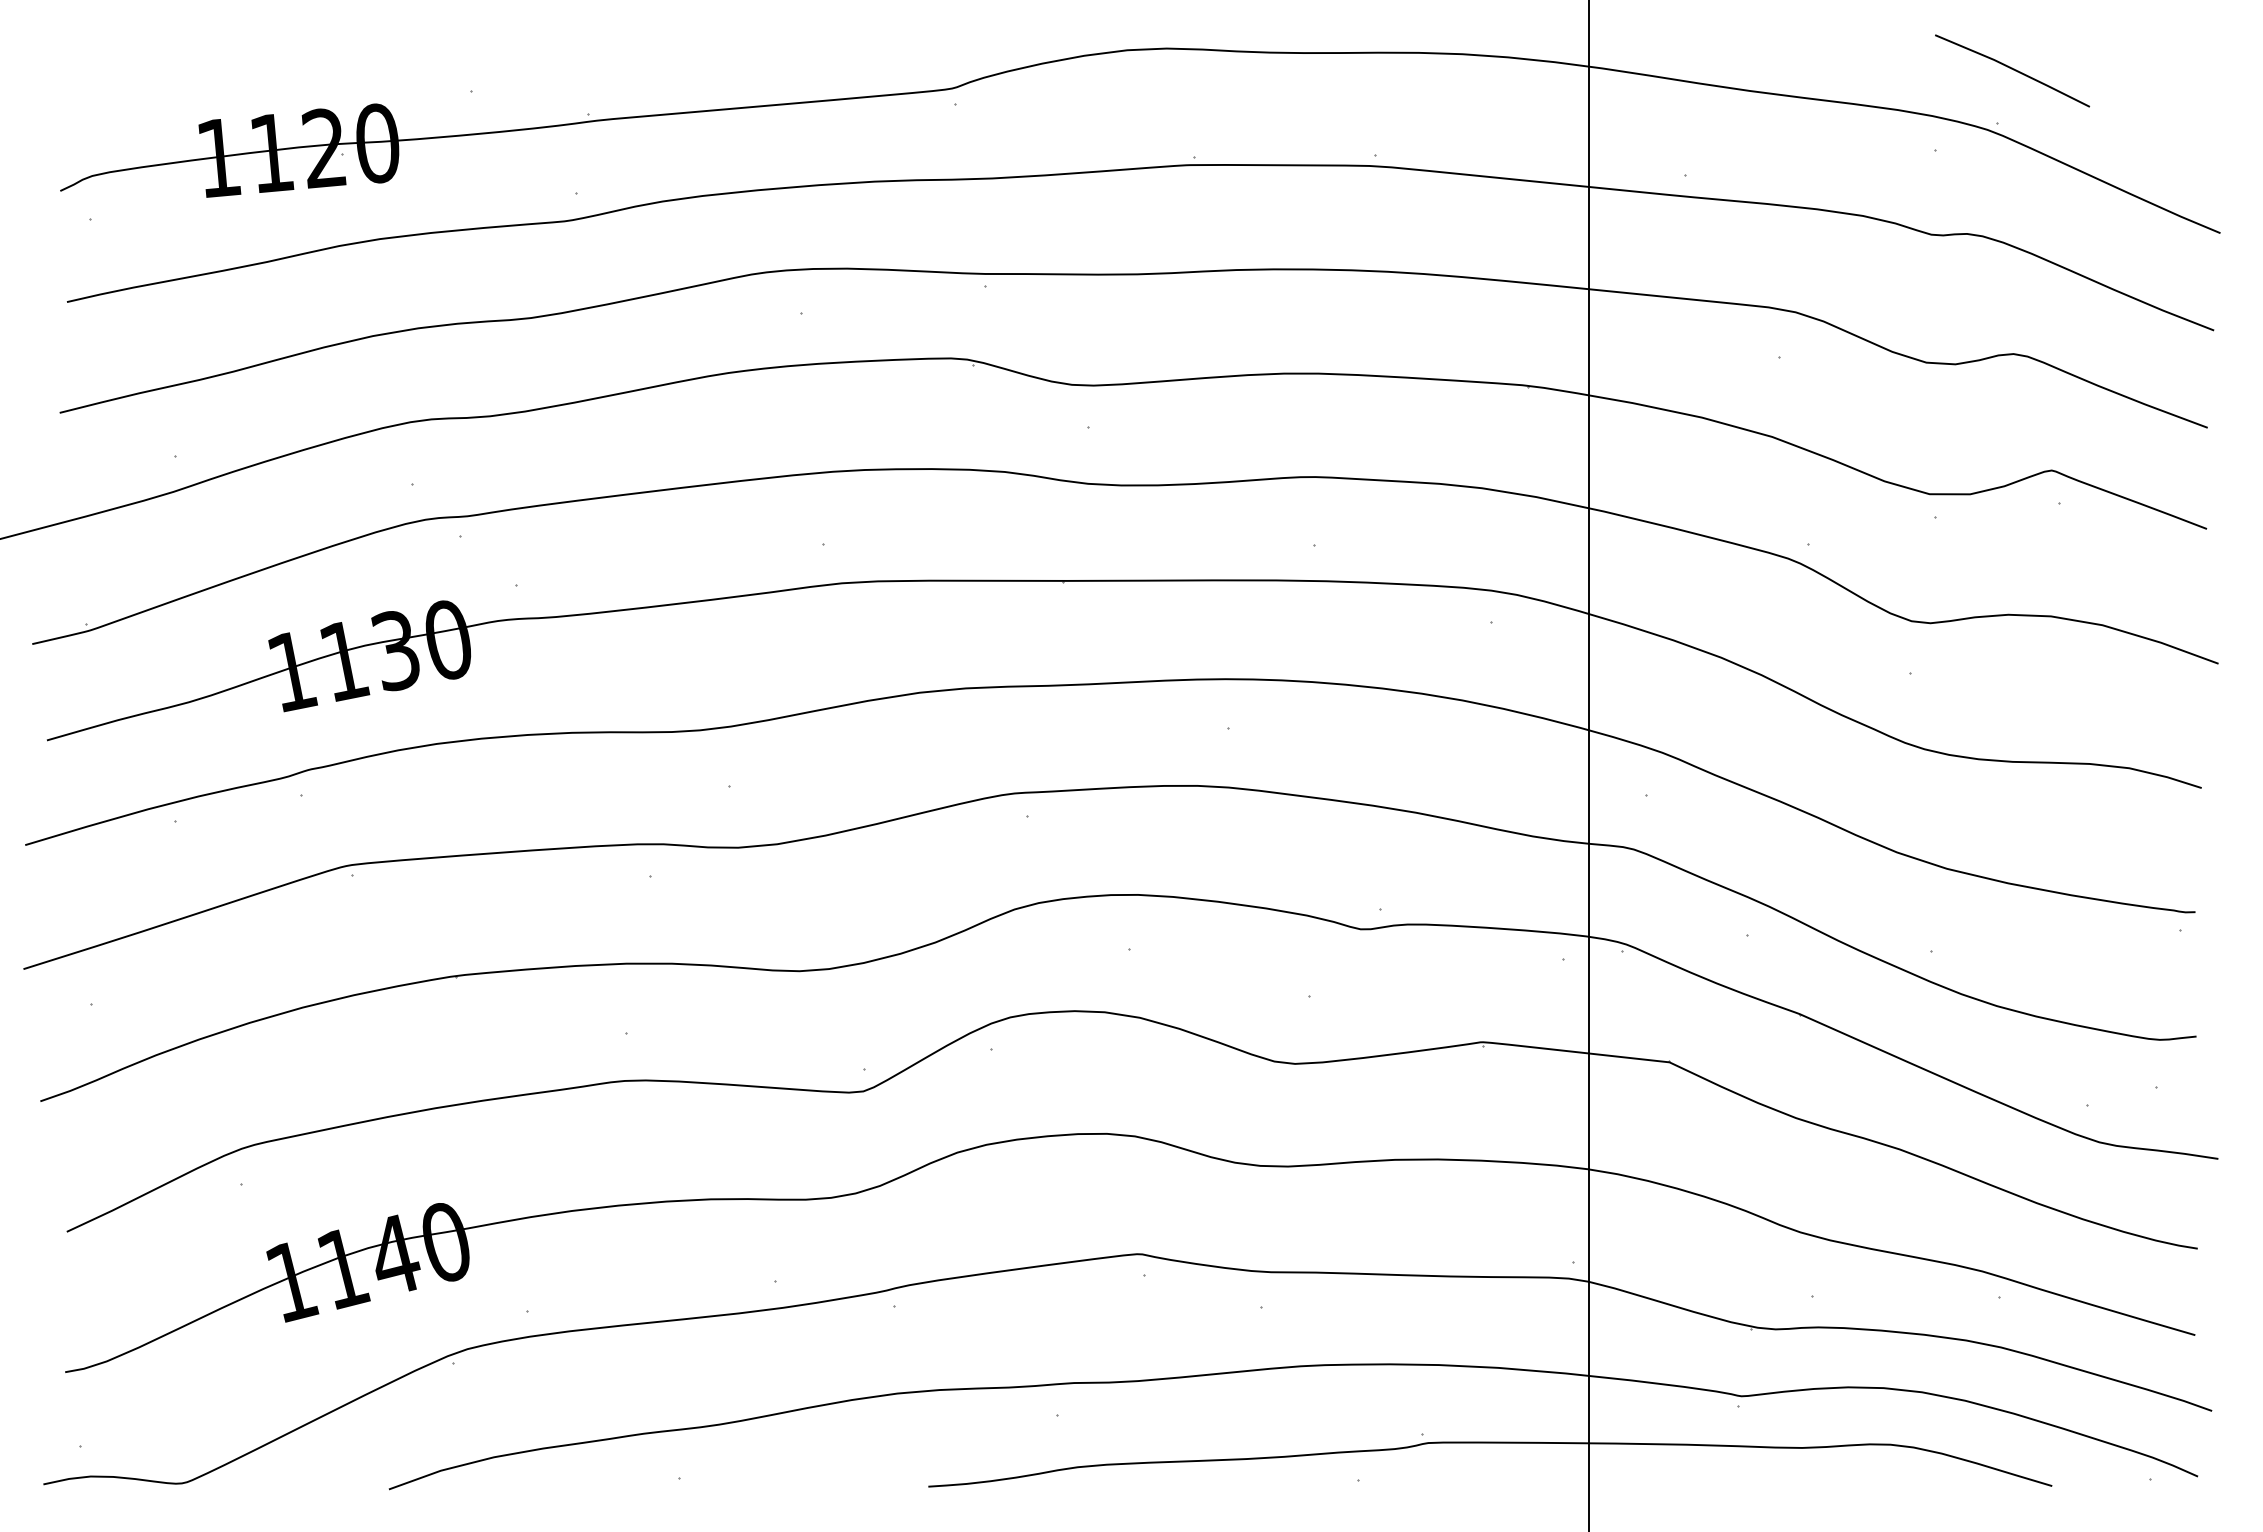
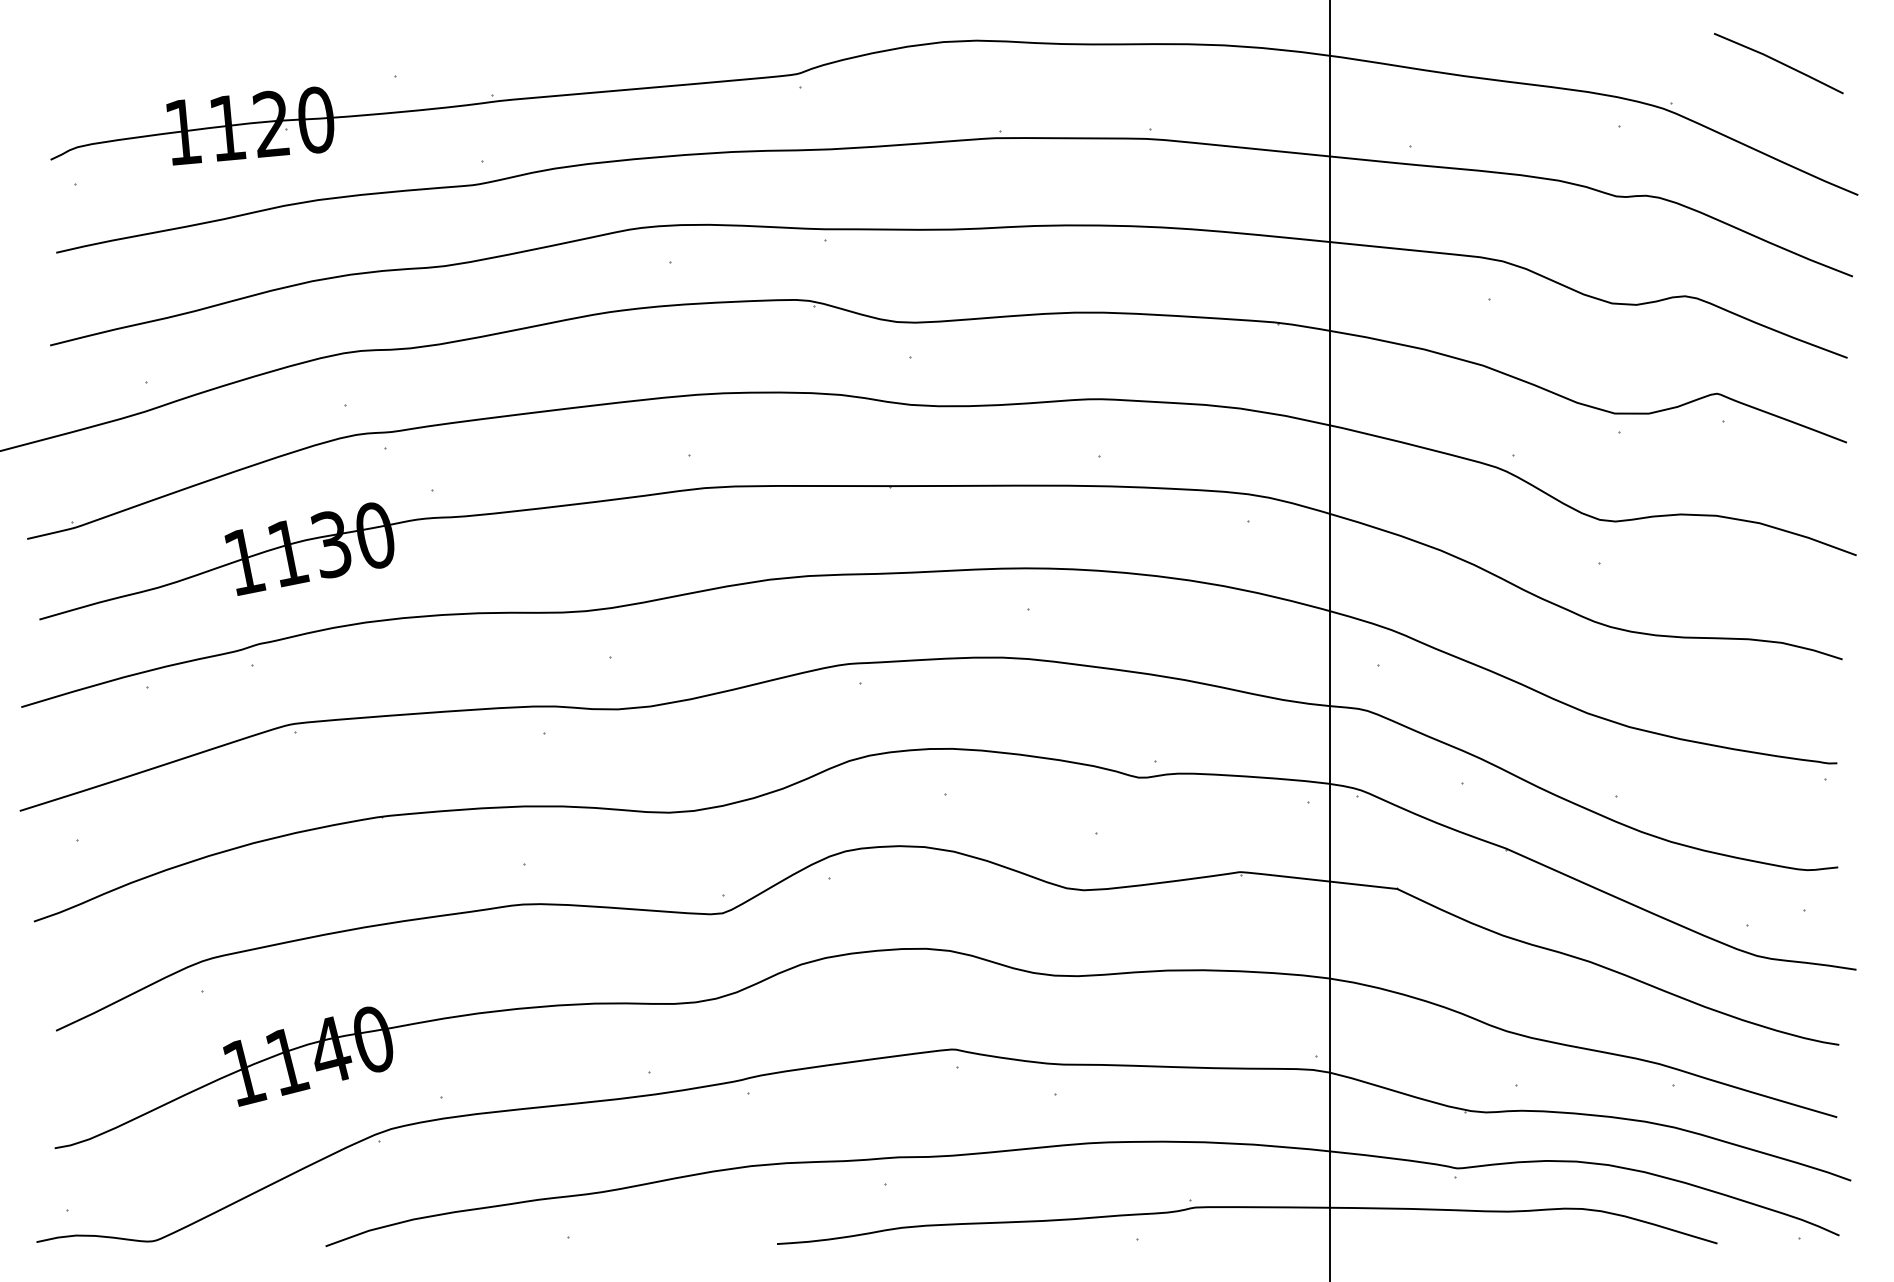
line: (2012, 69) -> (1778, 62), moved

